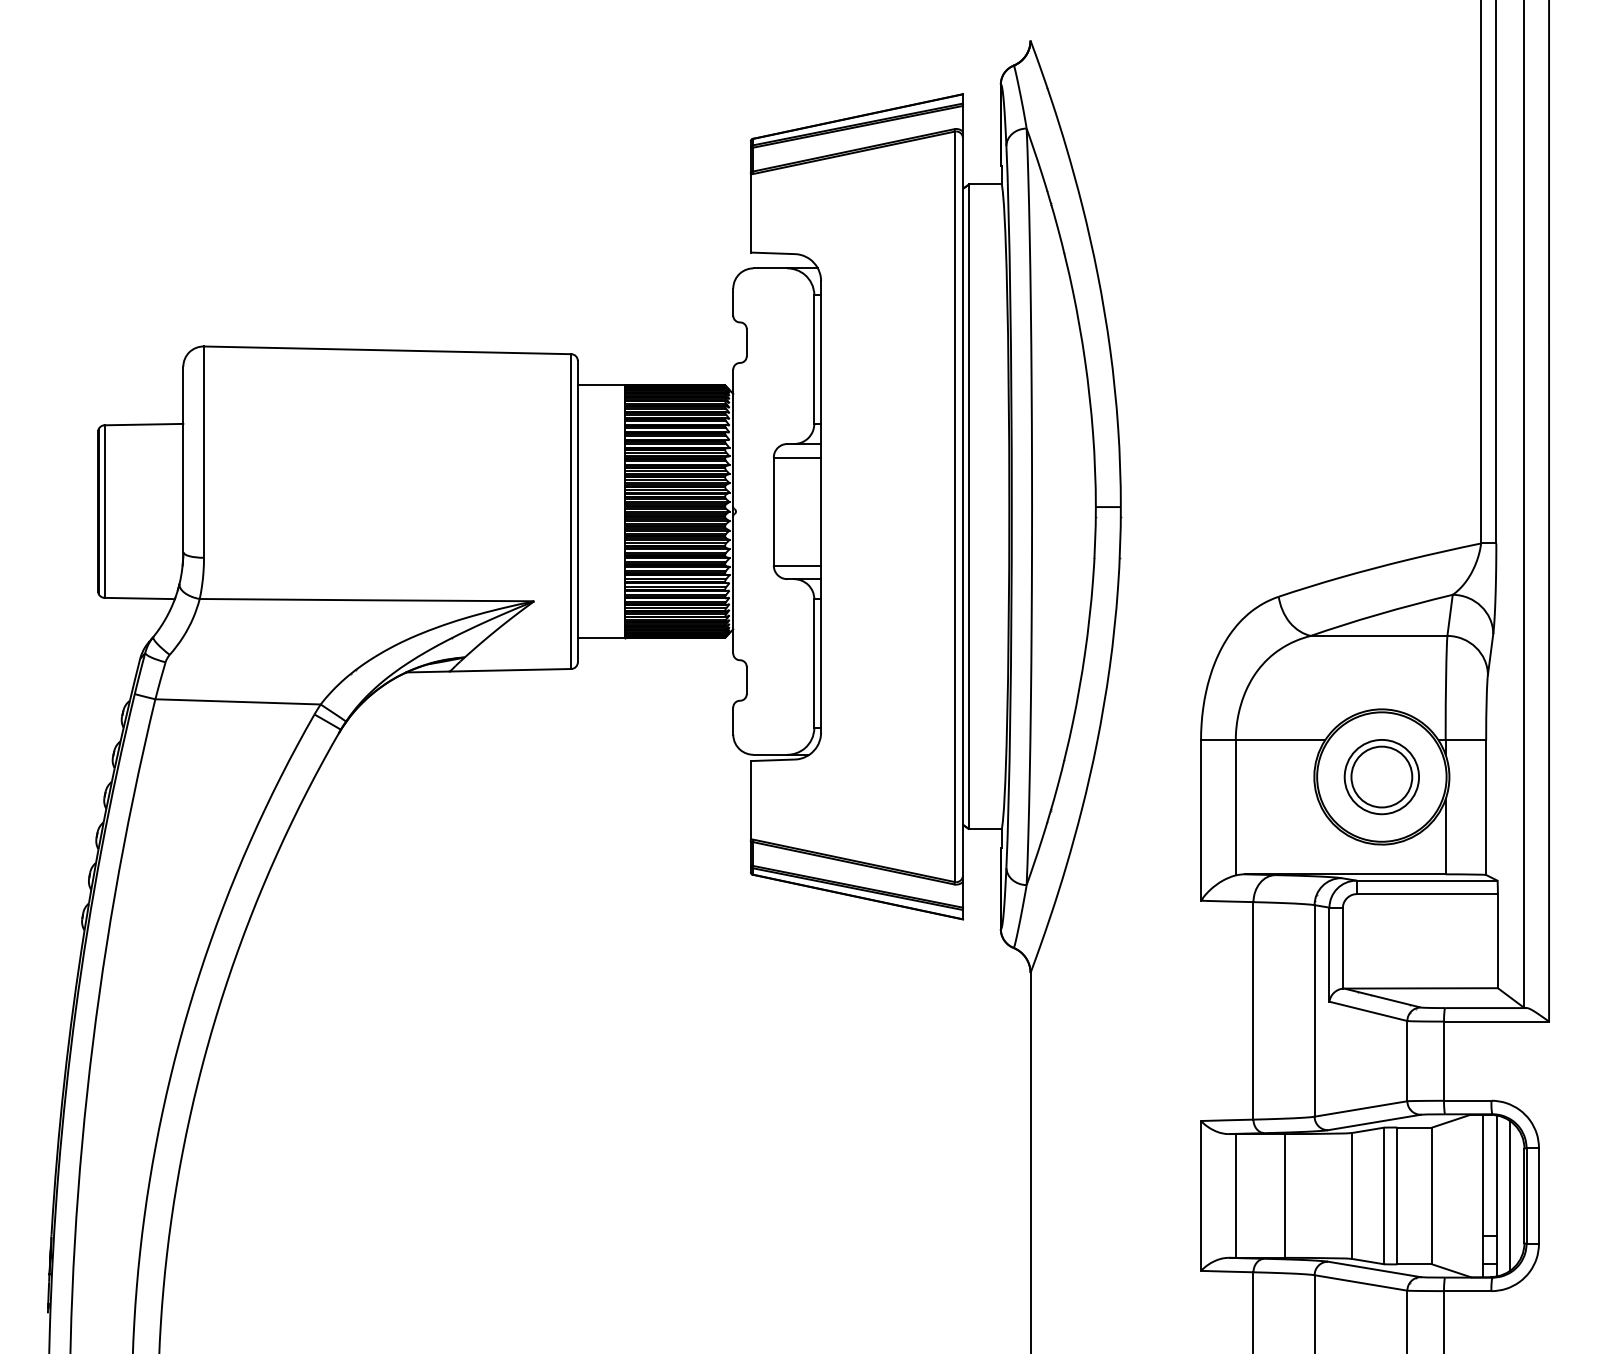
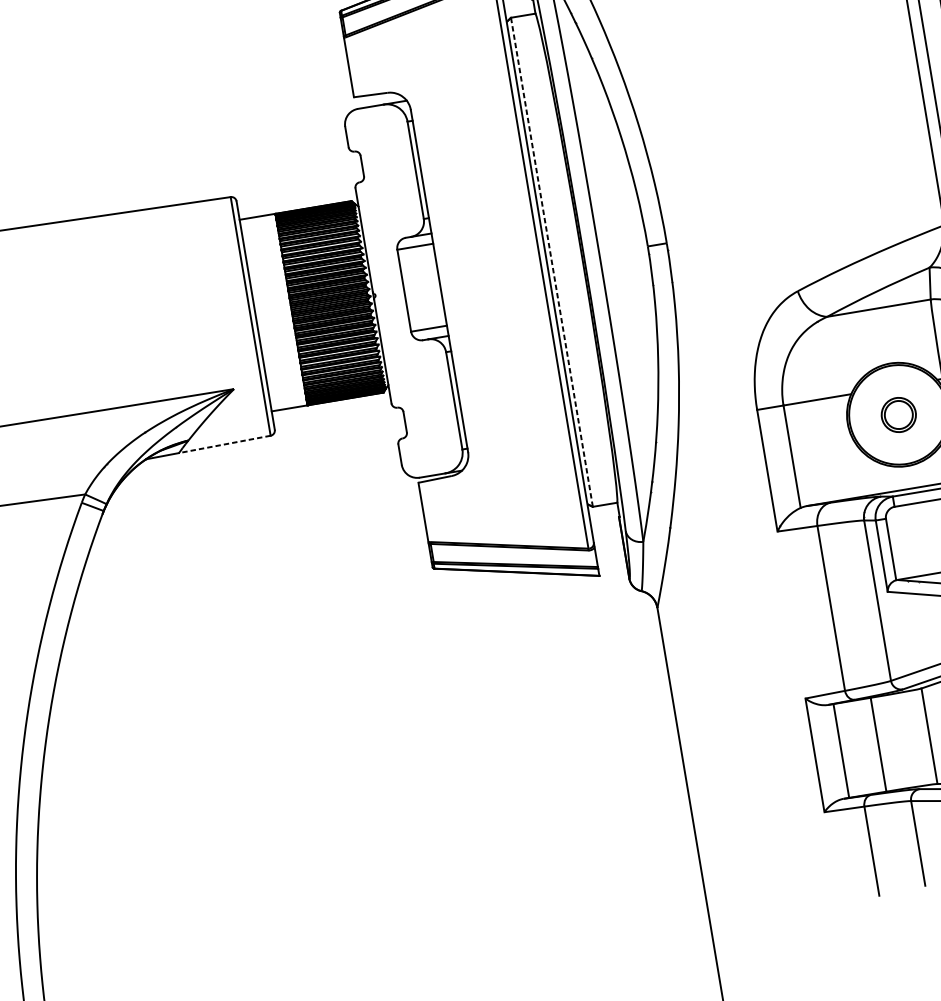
line: (969, 506) -> (551, 262), solid -> dashed
line: (510, 670) -> (224, 444), solid -> dashed
part: (1381, 777) -> (898, 415), size x0.6

